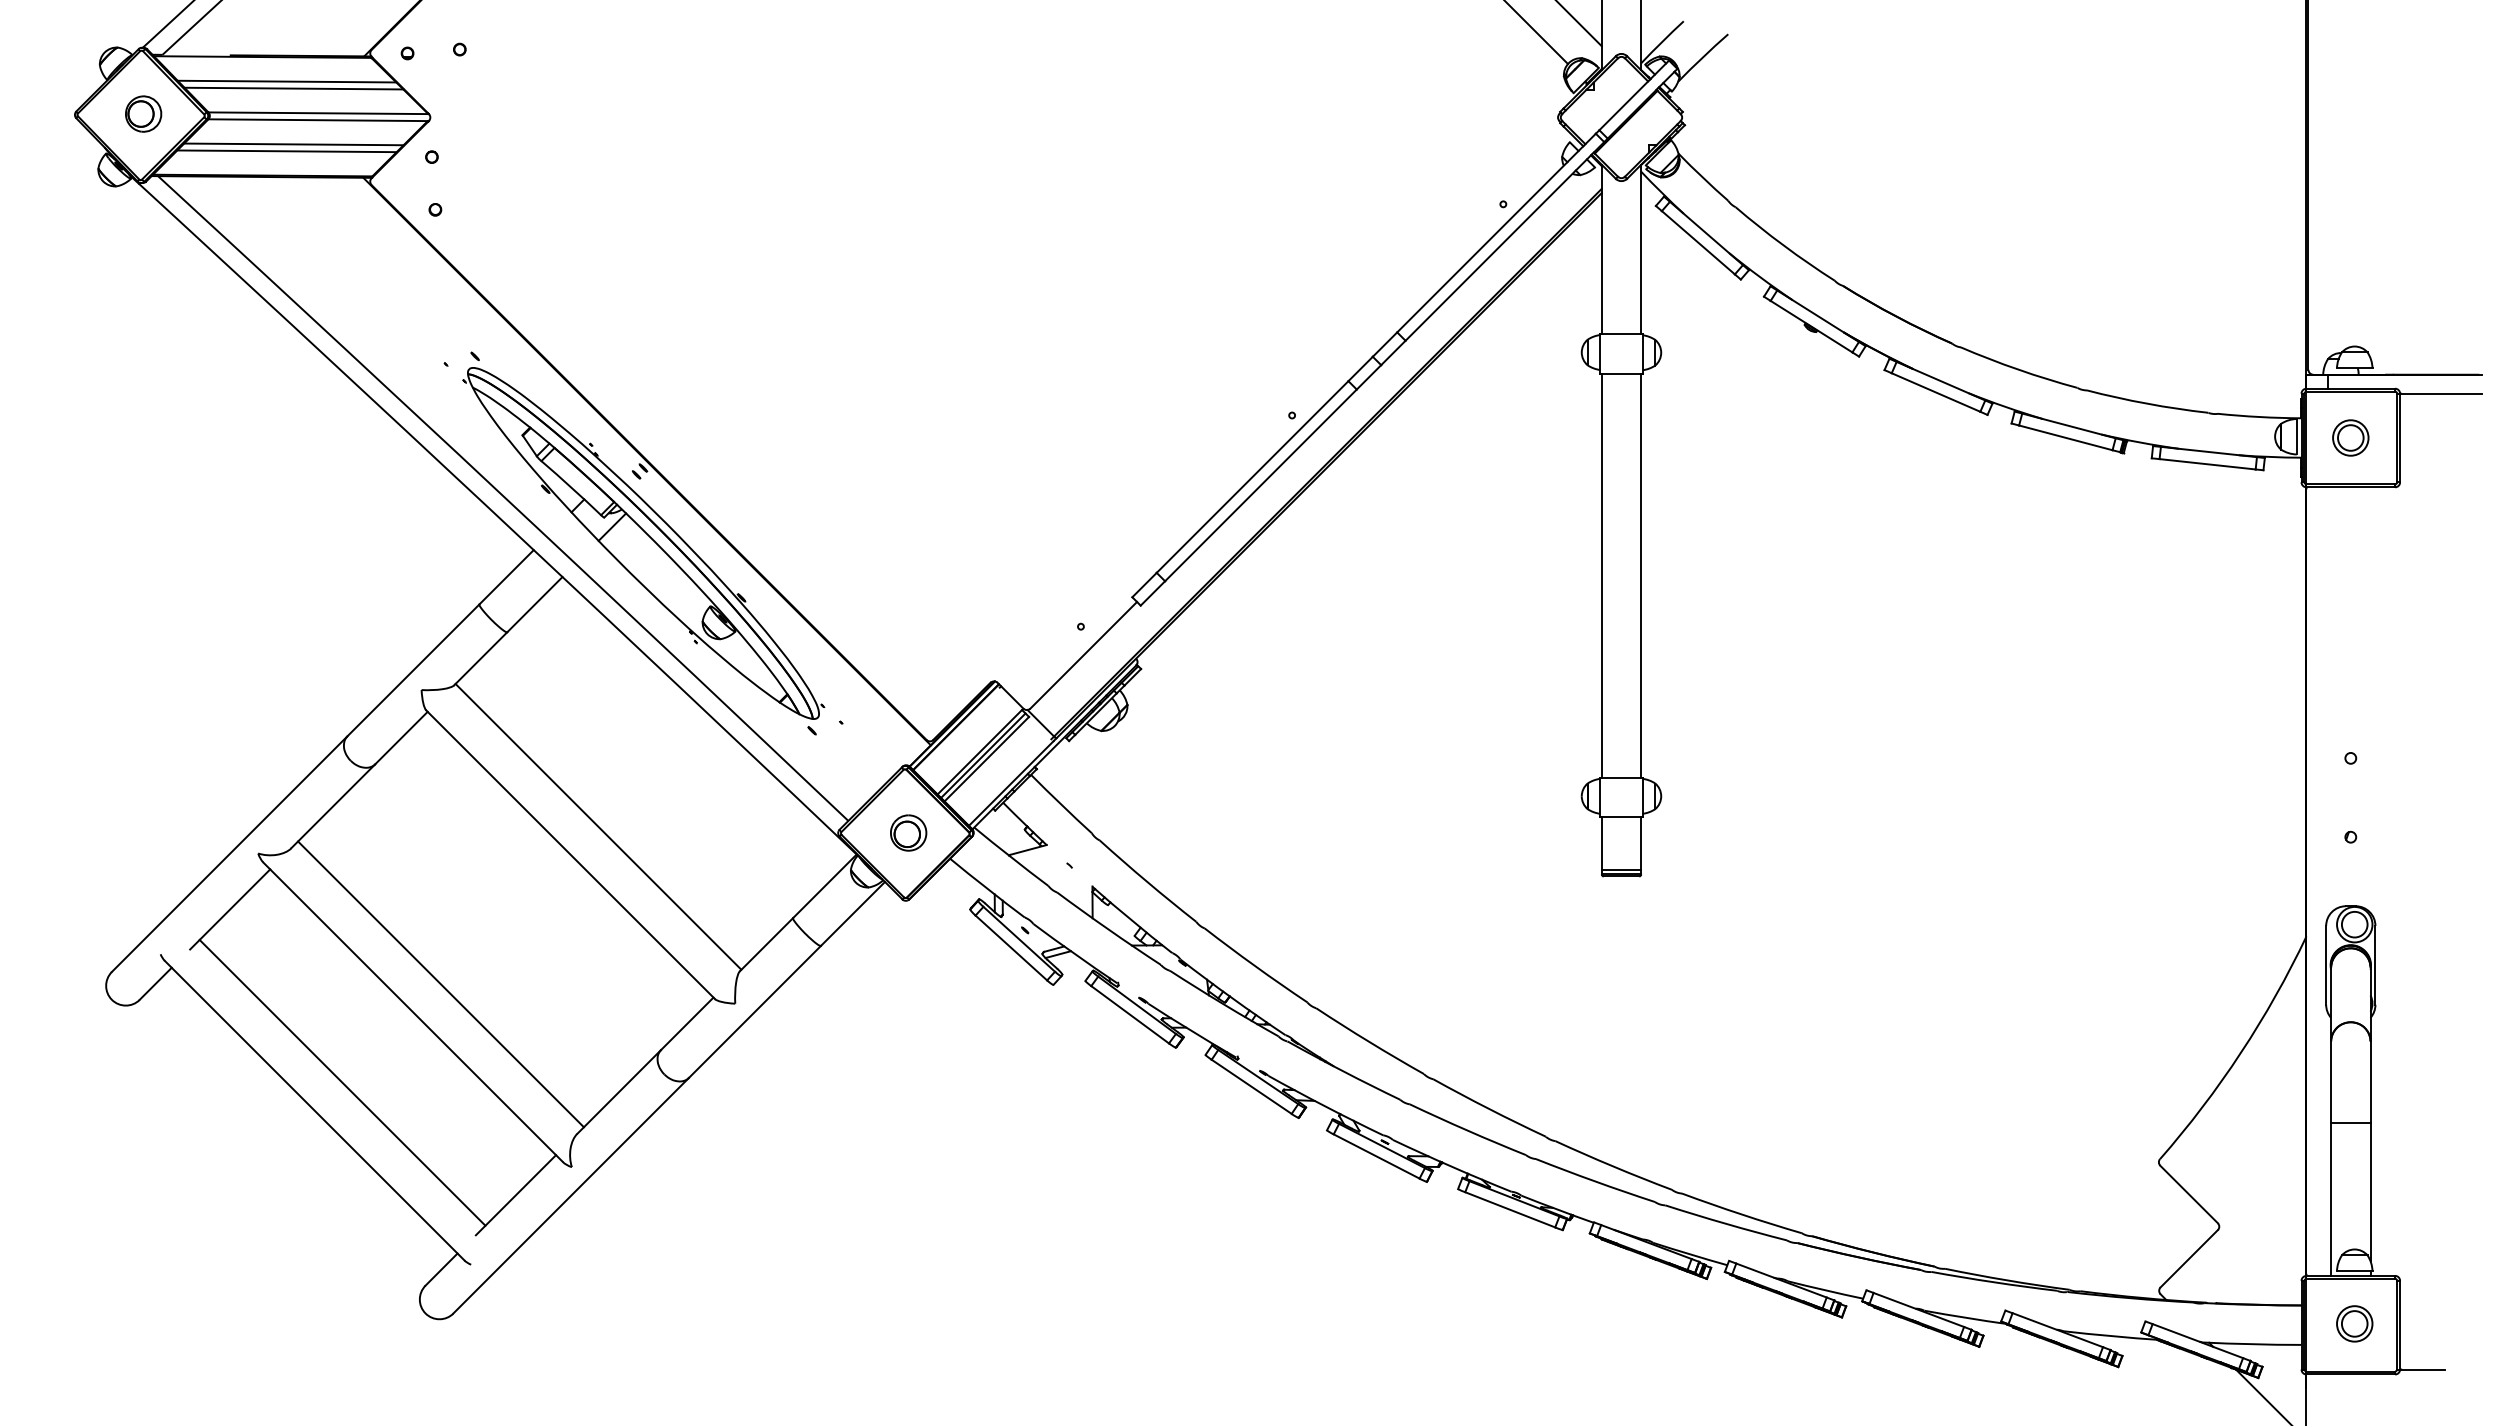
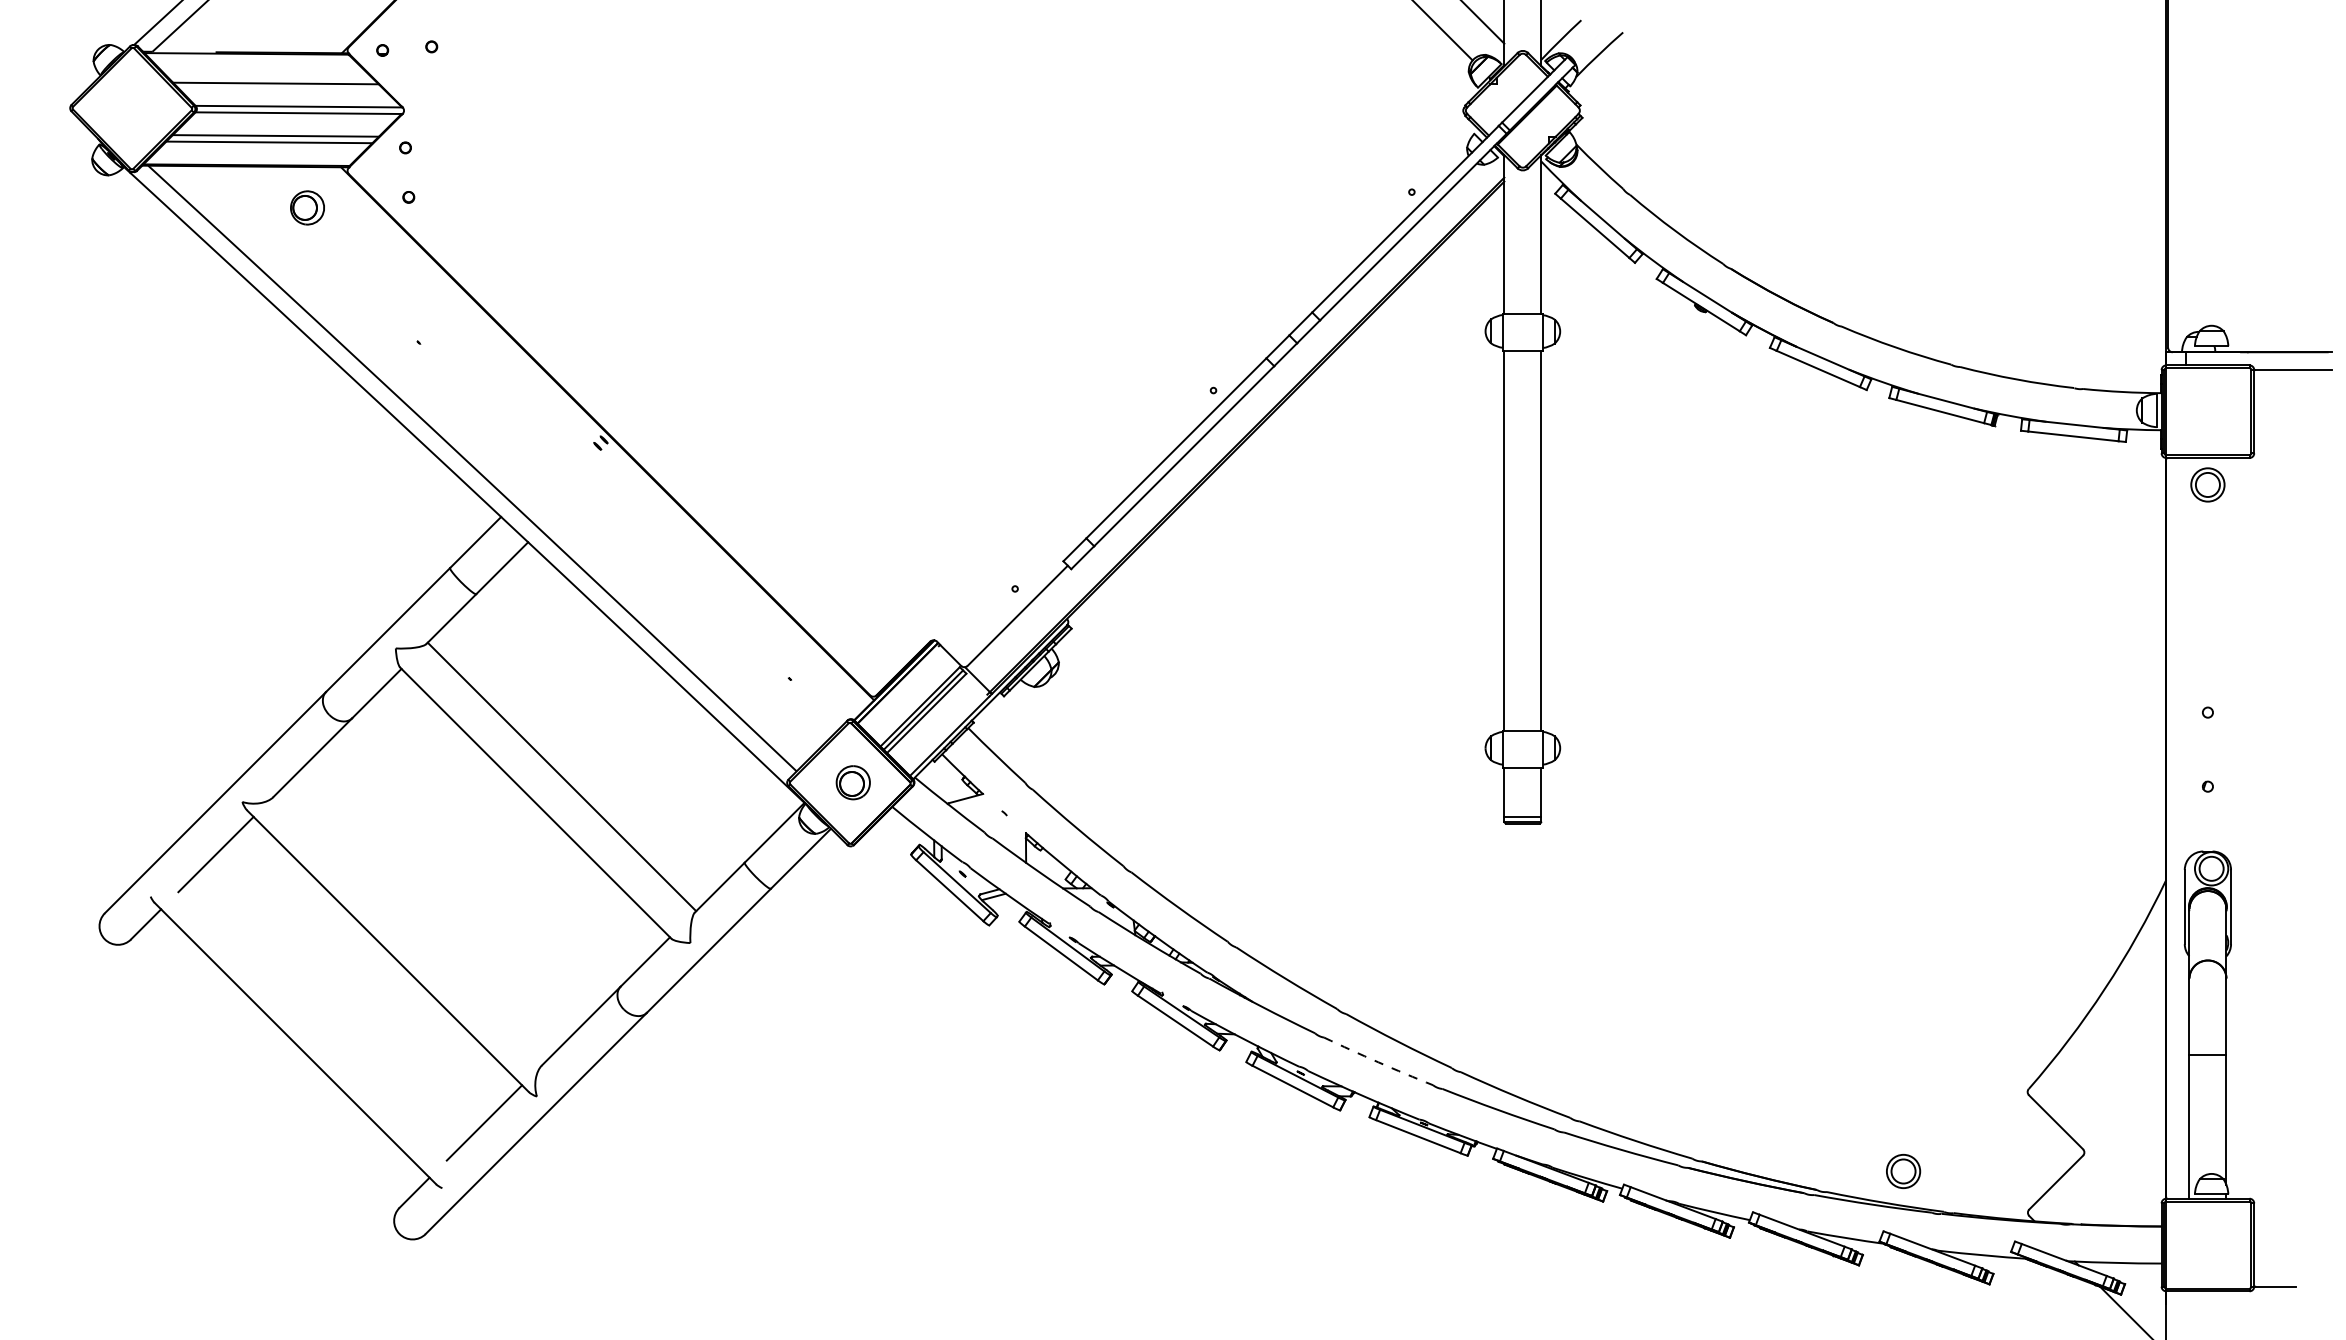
line: (286, 81) -> (268, 76), removed
part: (143, 113) -> (307, 207), moved
part: (2350, 437) -> (2207, 484), moved
part: (643, 543) -> (604, 510), removed
line: (440, 984) -> (413, 925), removed
line: (342, 1082) -> (321, 1017), removed
arc: (1467, 1130) -> (1378, 1062), solid -> dashed
part: (2354, 1323) -> (1903, 1171), moved

